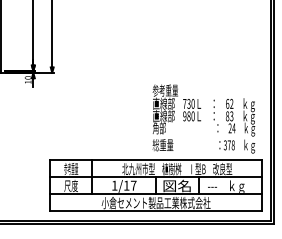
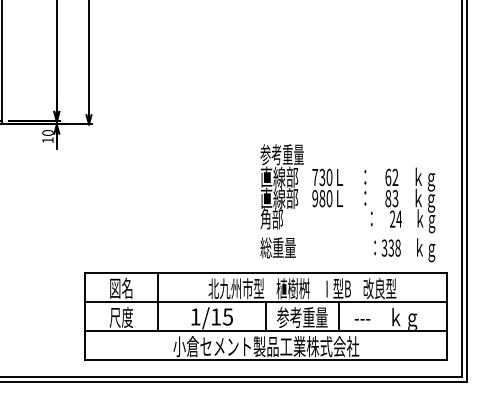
text: (228, 145) -> (389, 248), 378 -> 338
text: (71, 168) -> (121, 287), 参考重量 -> 図名
text: (133, 185) -> (227, 316), 1/17 -> 1/15
text: (177, 185) -> (302, 316), 図名 -> 参考重量

